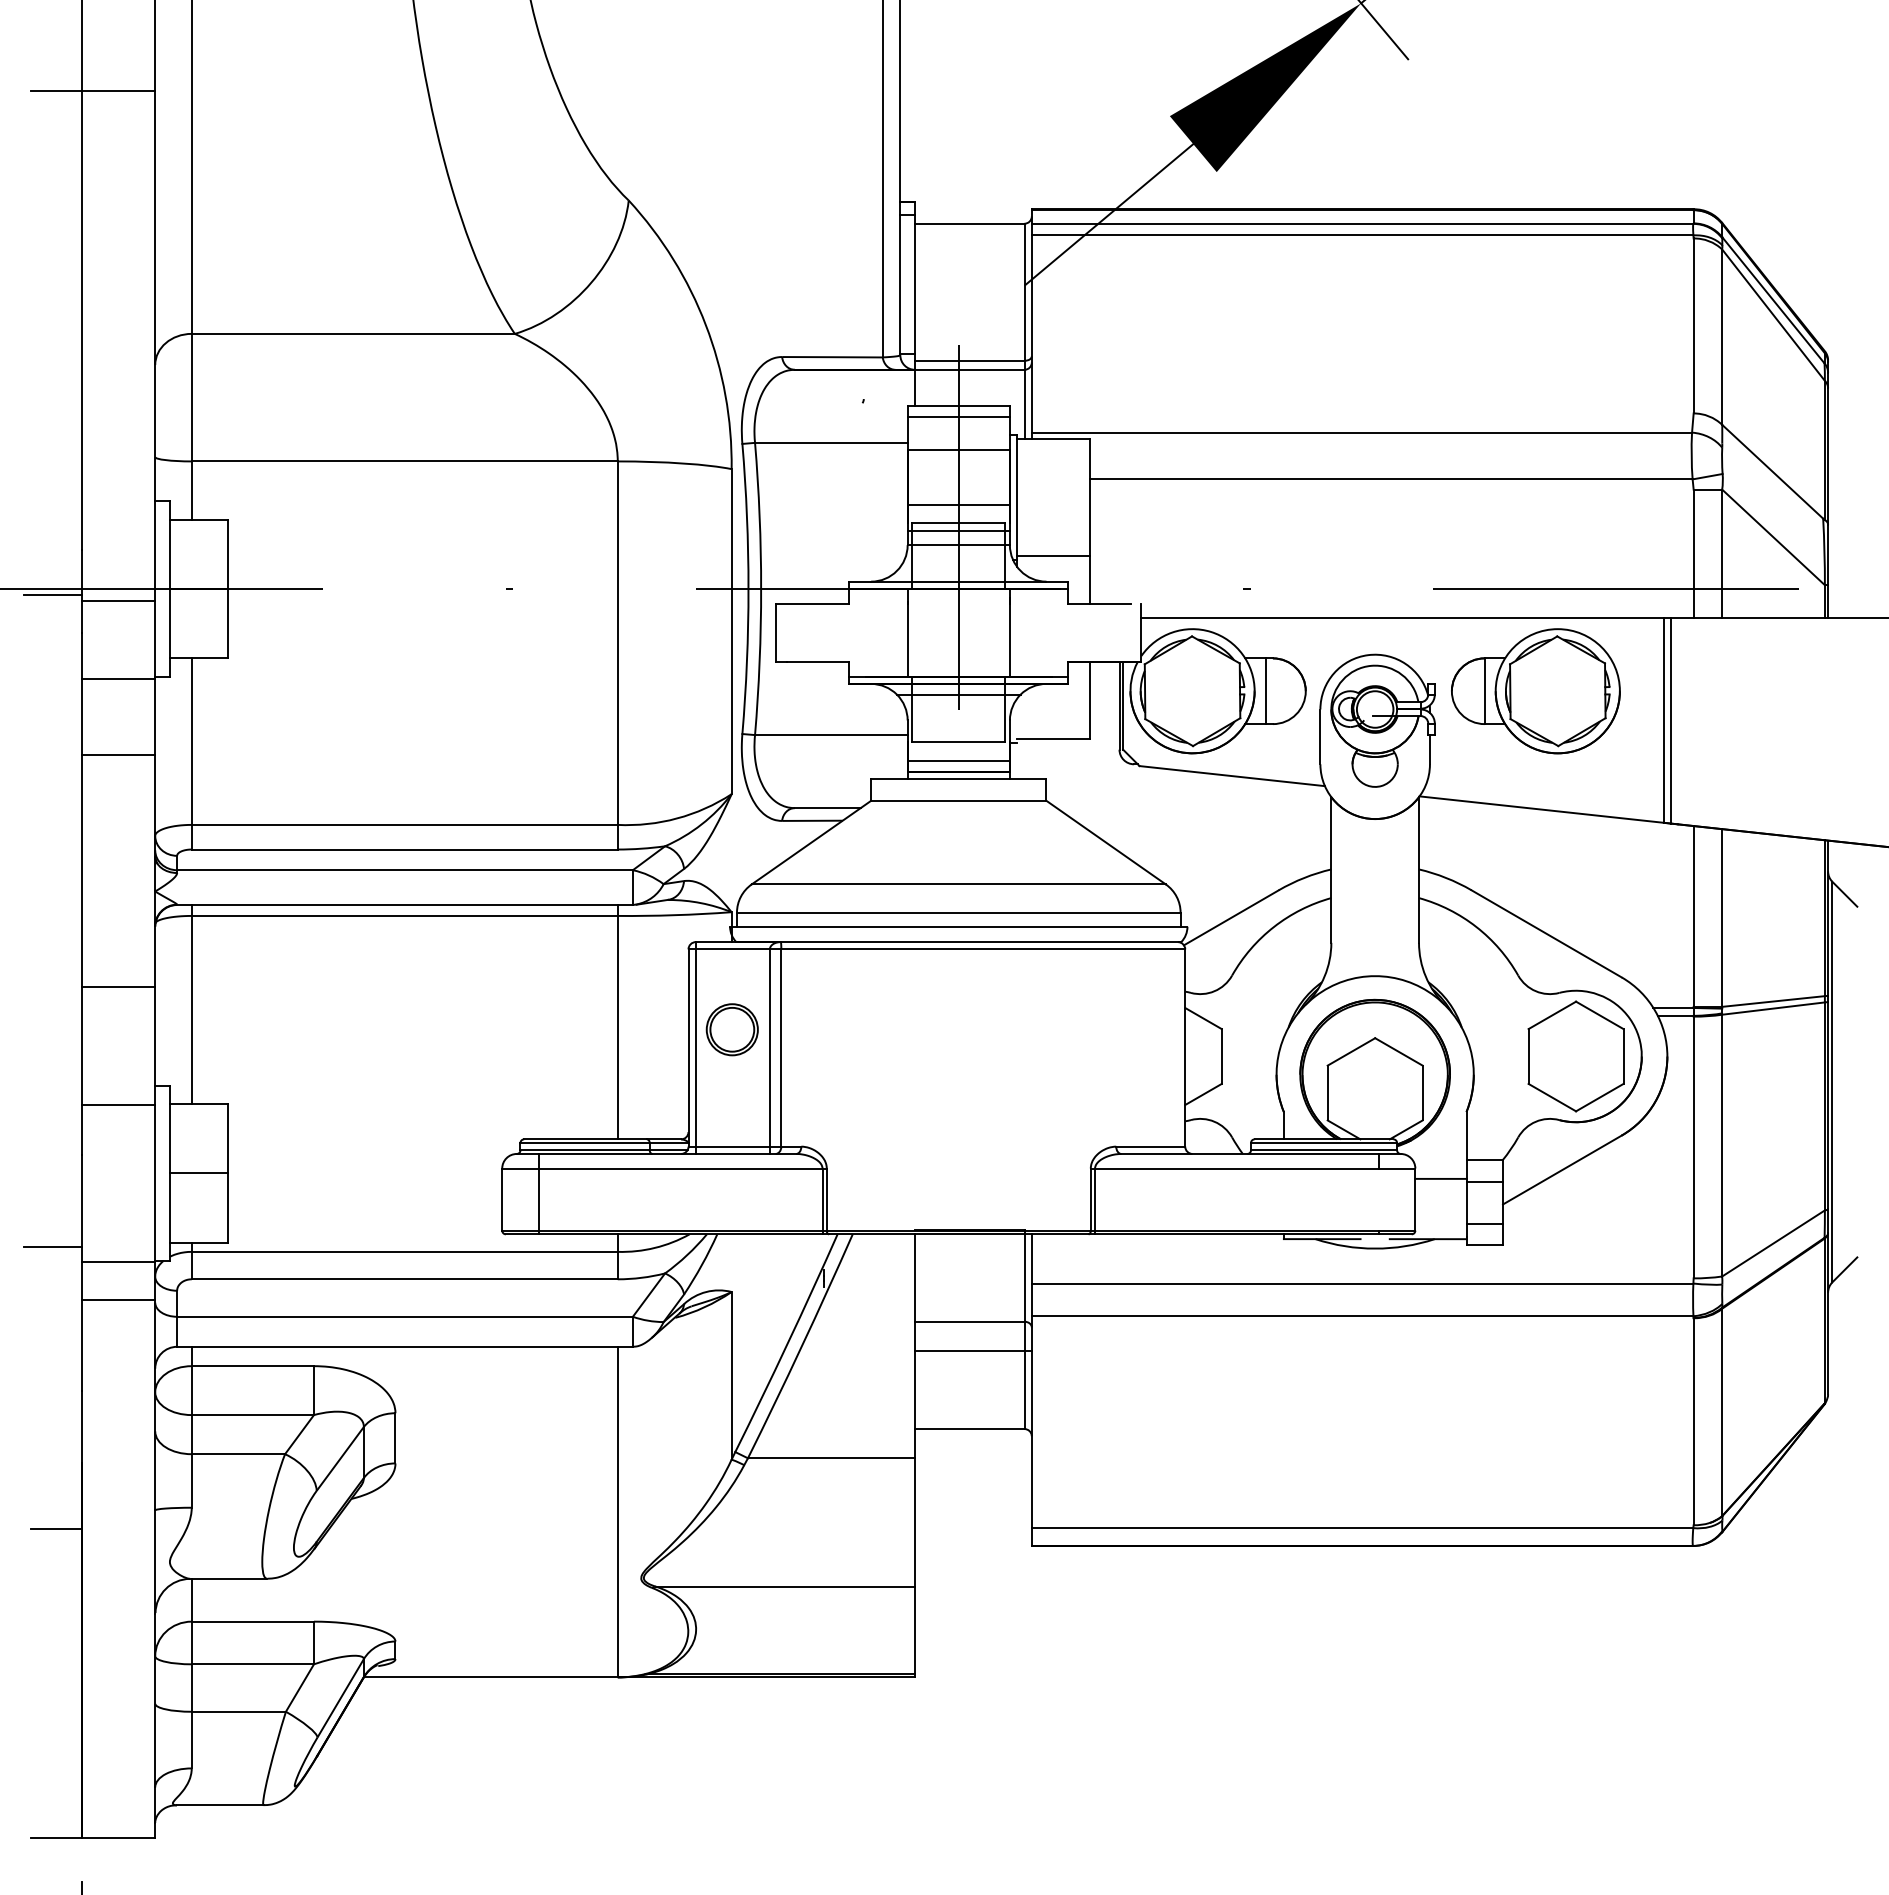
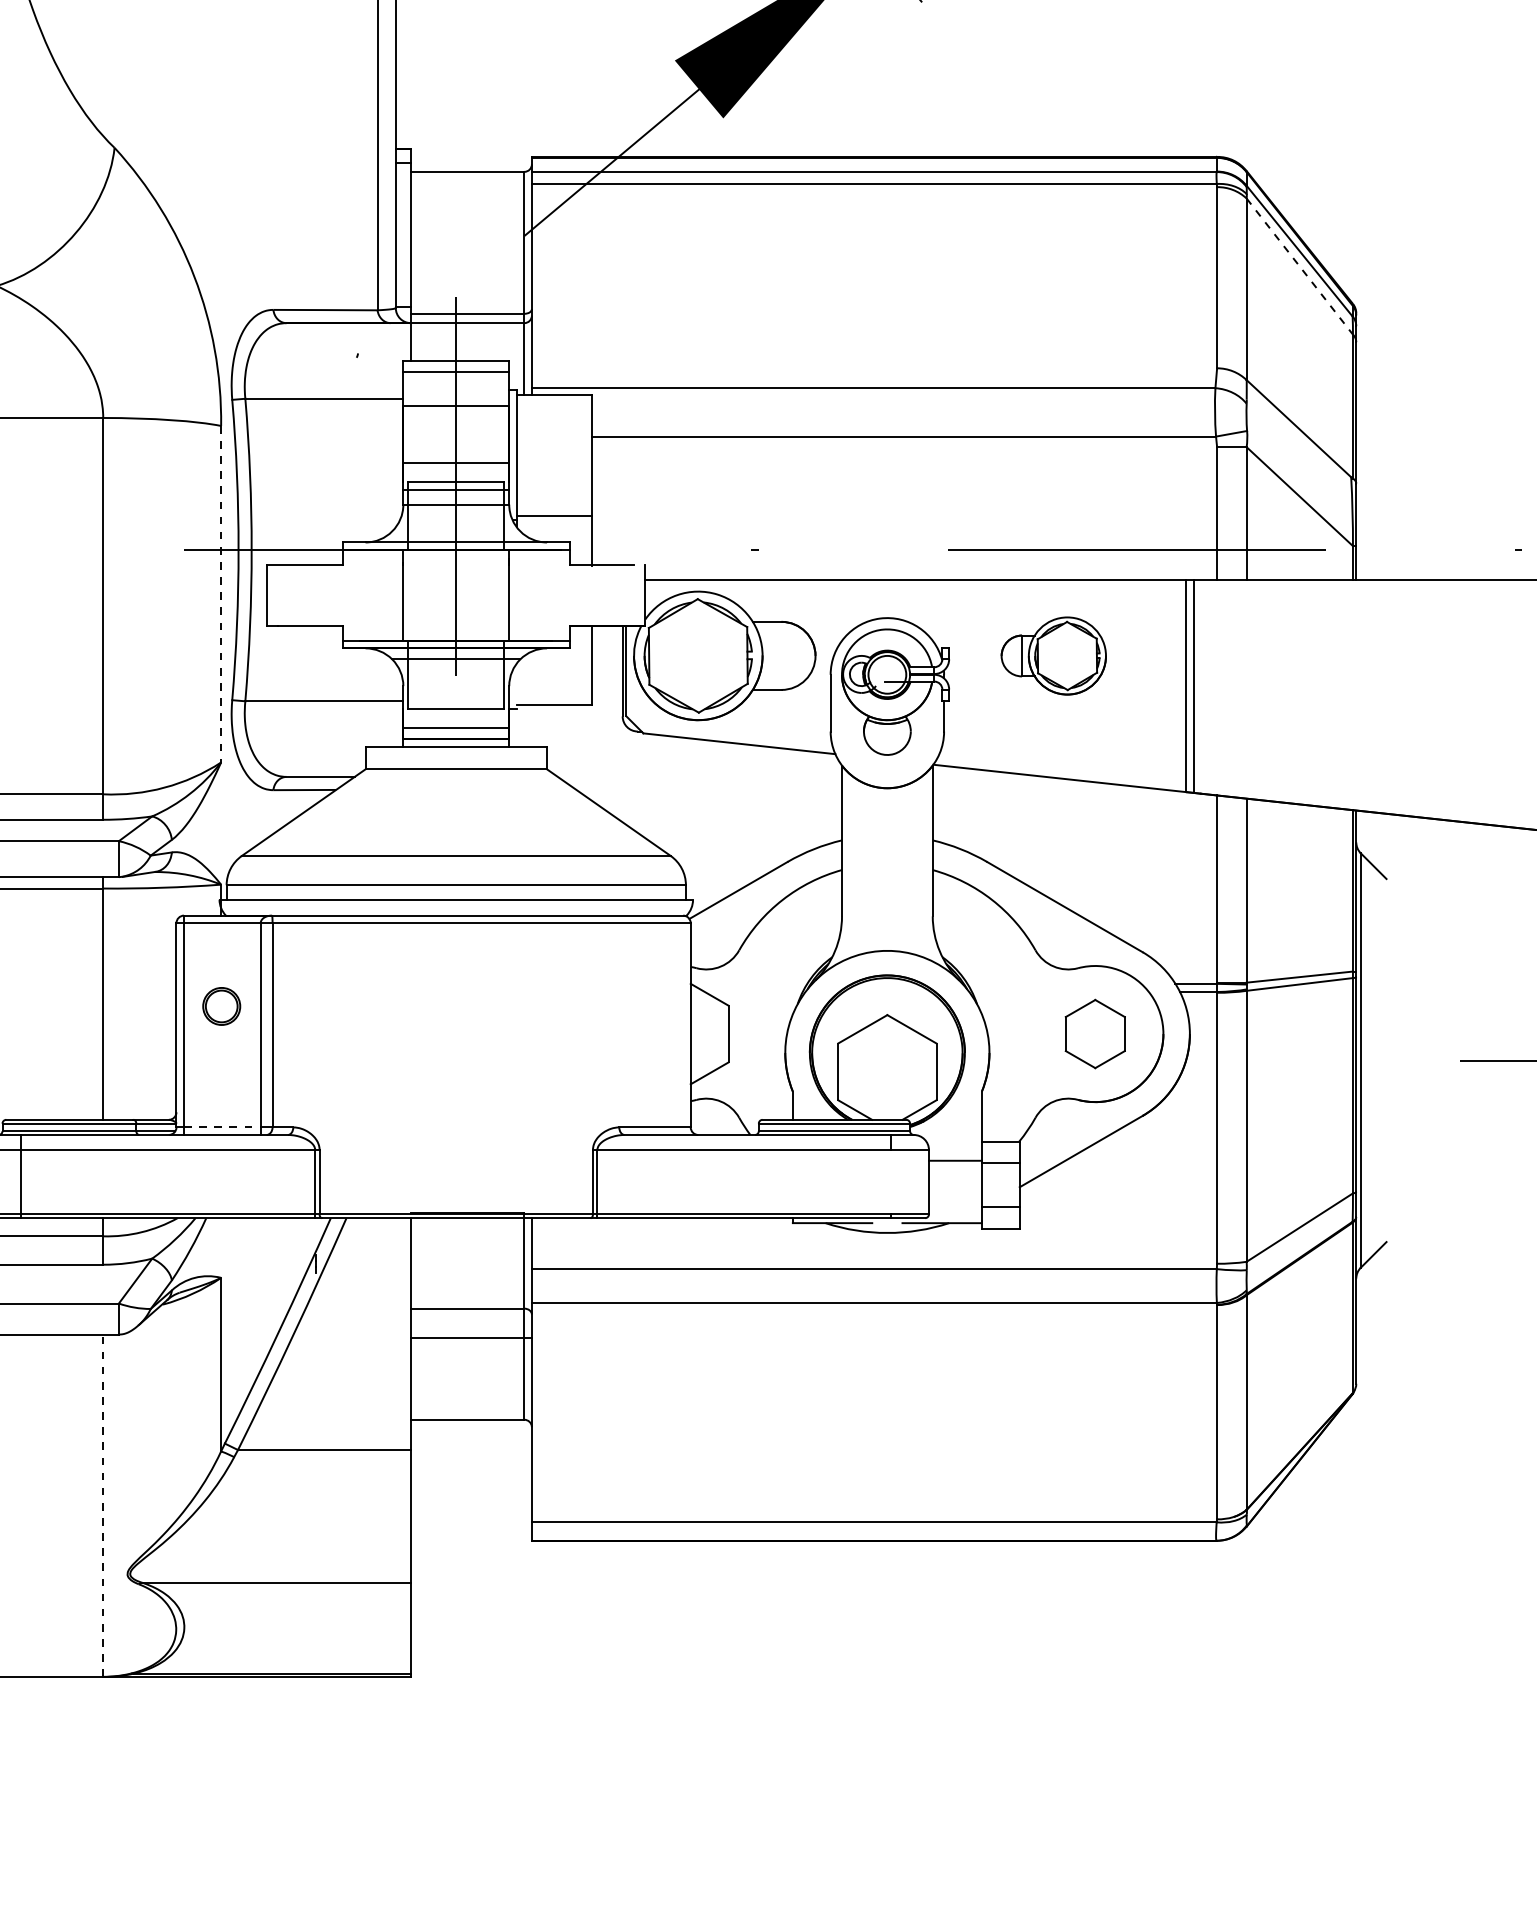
line: (1773, 315) -> (1299, 266), solid -> dashed
line: (731, 631) -> (220, 594), solid -> dashed
line: (1265, 691) -> (773, 656), removed
part: (1535, 691) -> (1053, 656), size x0.6
part: (731, 1029) -> (220, 1006), size x0.7
part: (1575, 1056) -> (1094, 1034), size x0.6
line: (733, 1146) -> (223, 1127), solid -> dashed
line: (617, 1511) -> (102, 1505), solid -> dashed

